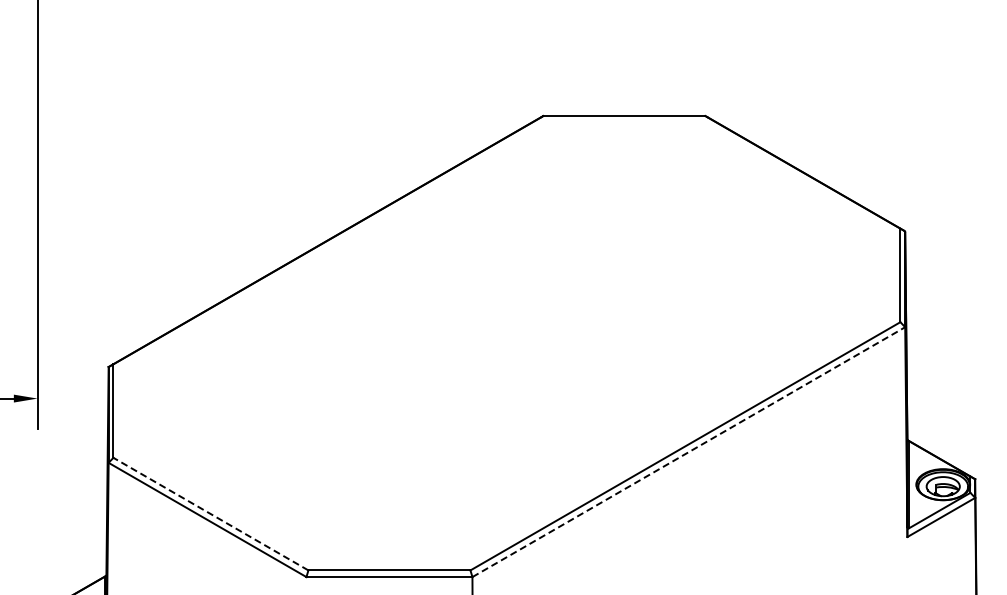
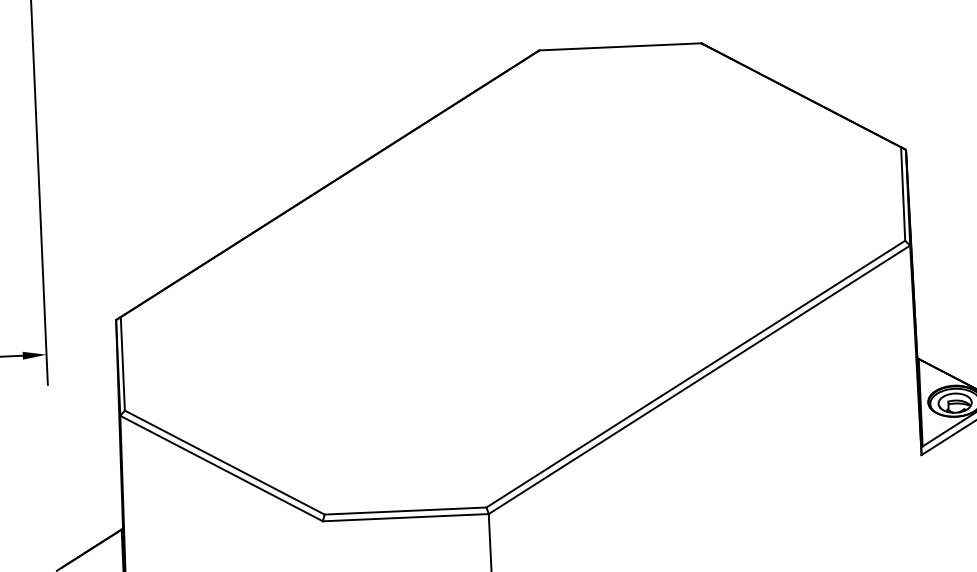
line: (688, 452) -> (699, 380), dashed -> solid
line: (210, 514) -> (224, 462), dashed -> solid

